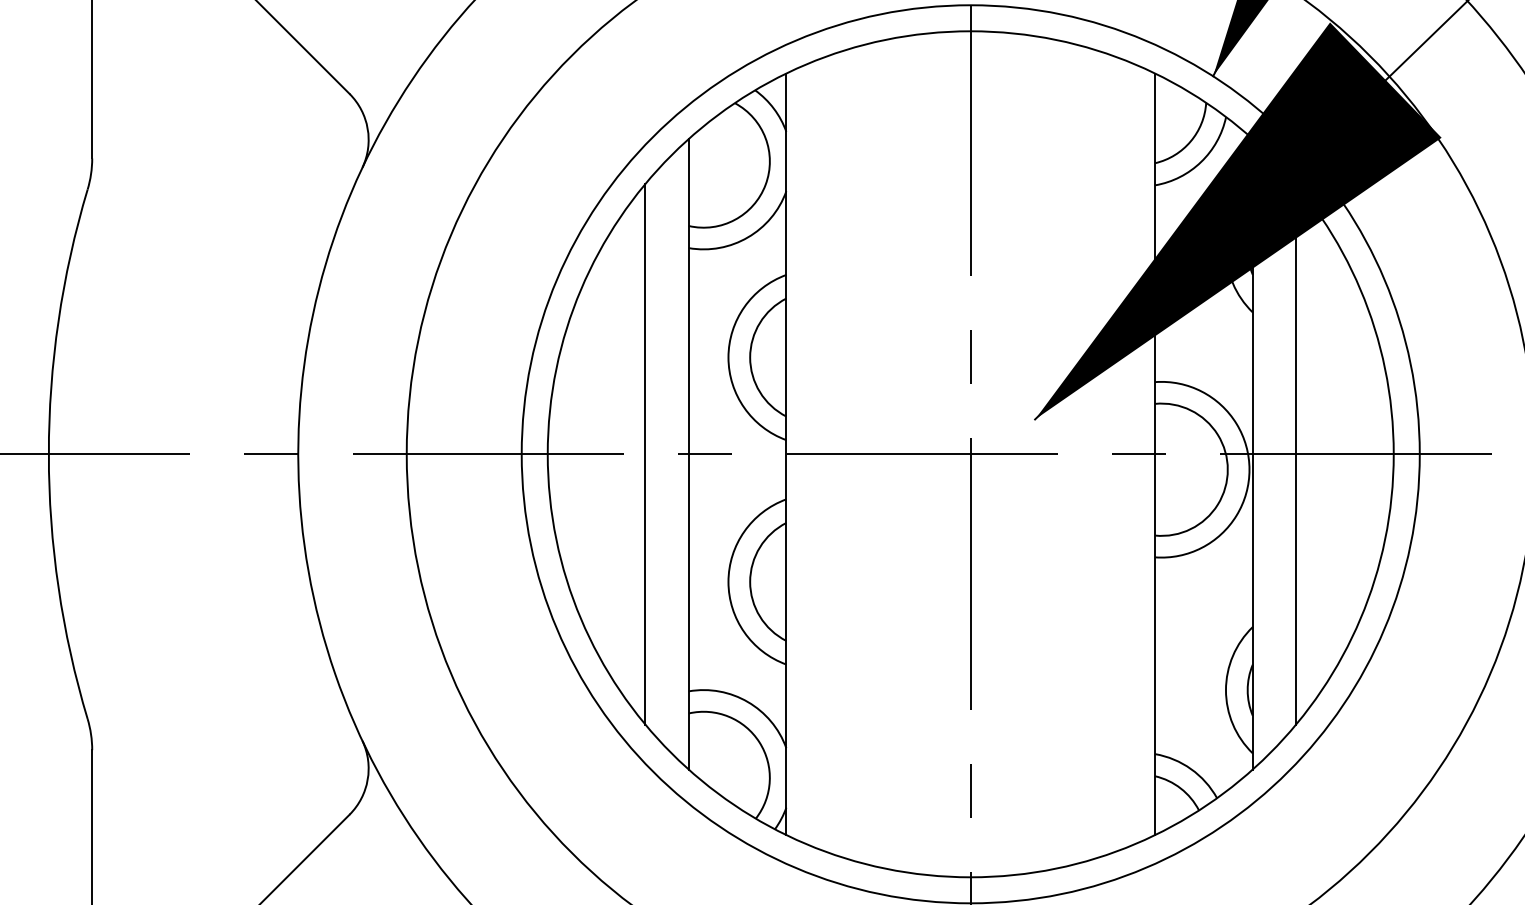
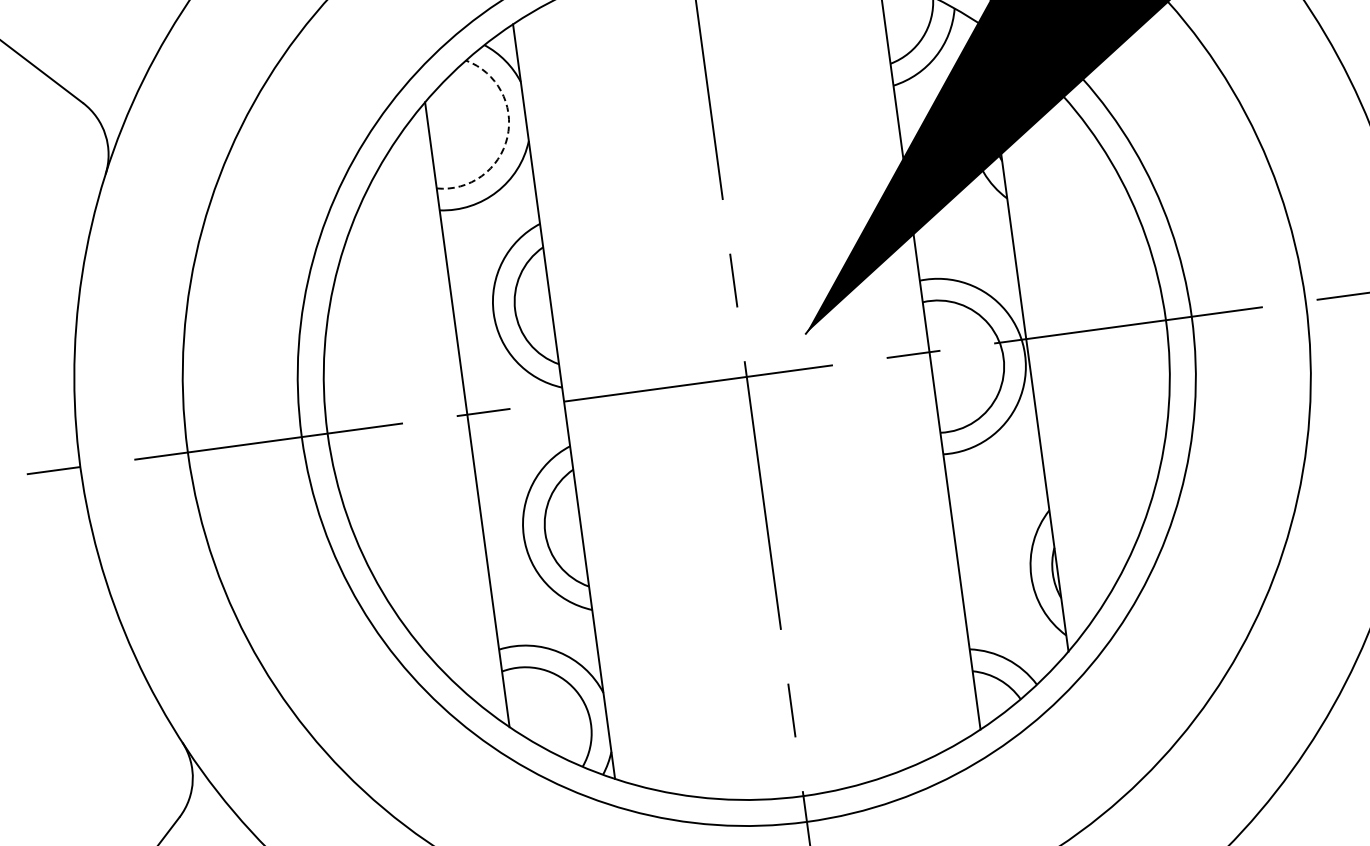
arc: (765, 184) -> (507, 137), solid -> dashed
line: (645, 454) -> (424, 420), removed
line: (1296, 454) -> (1069, 333), removed

